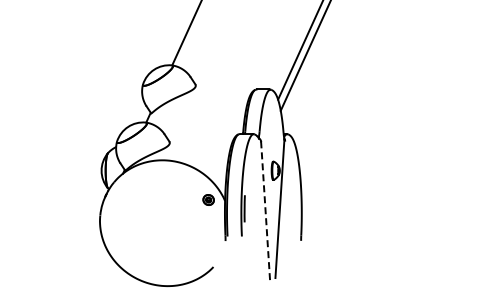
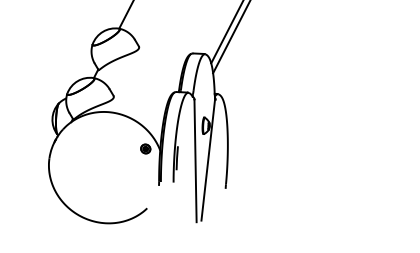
line: (265, 210) -> (195, 160), dashed -> solid

